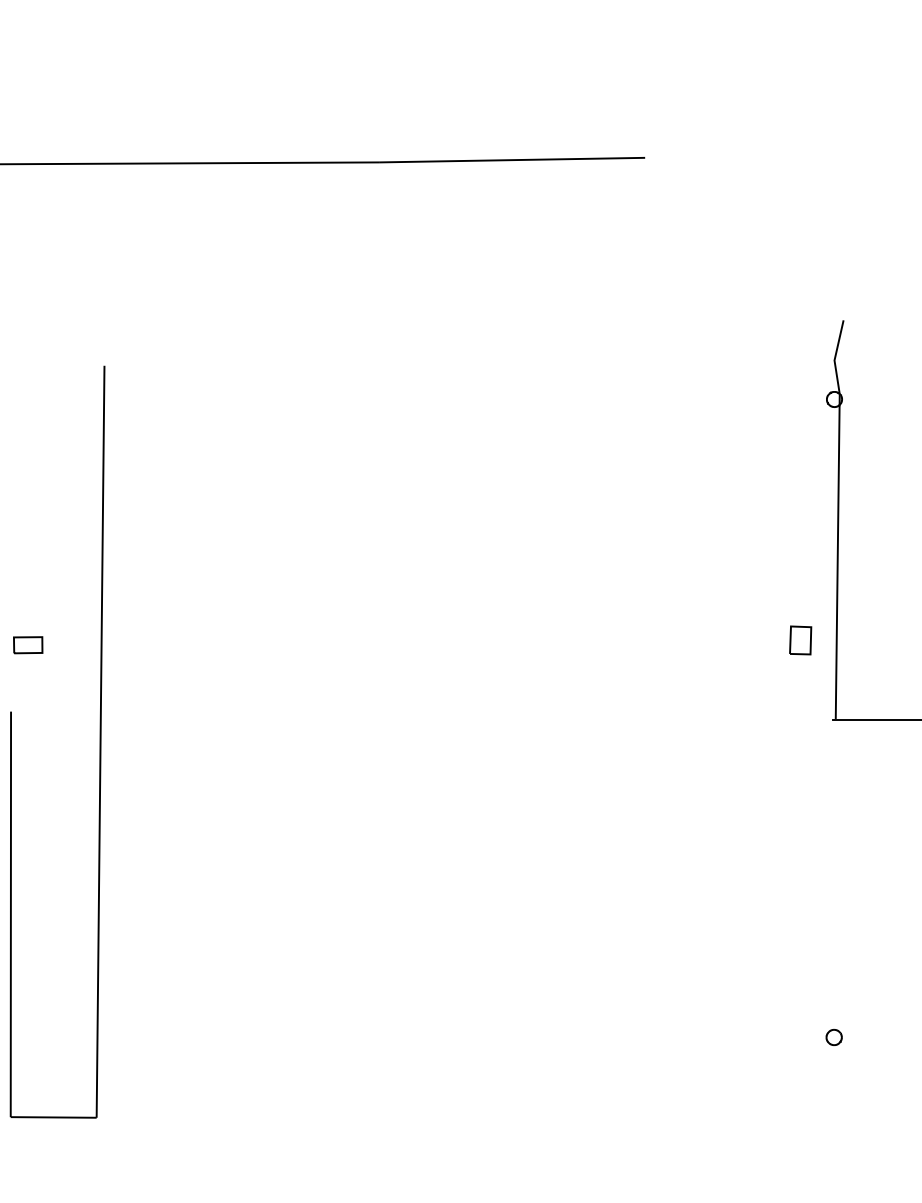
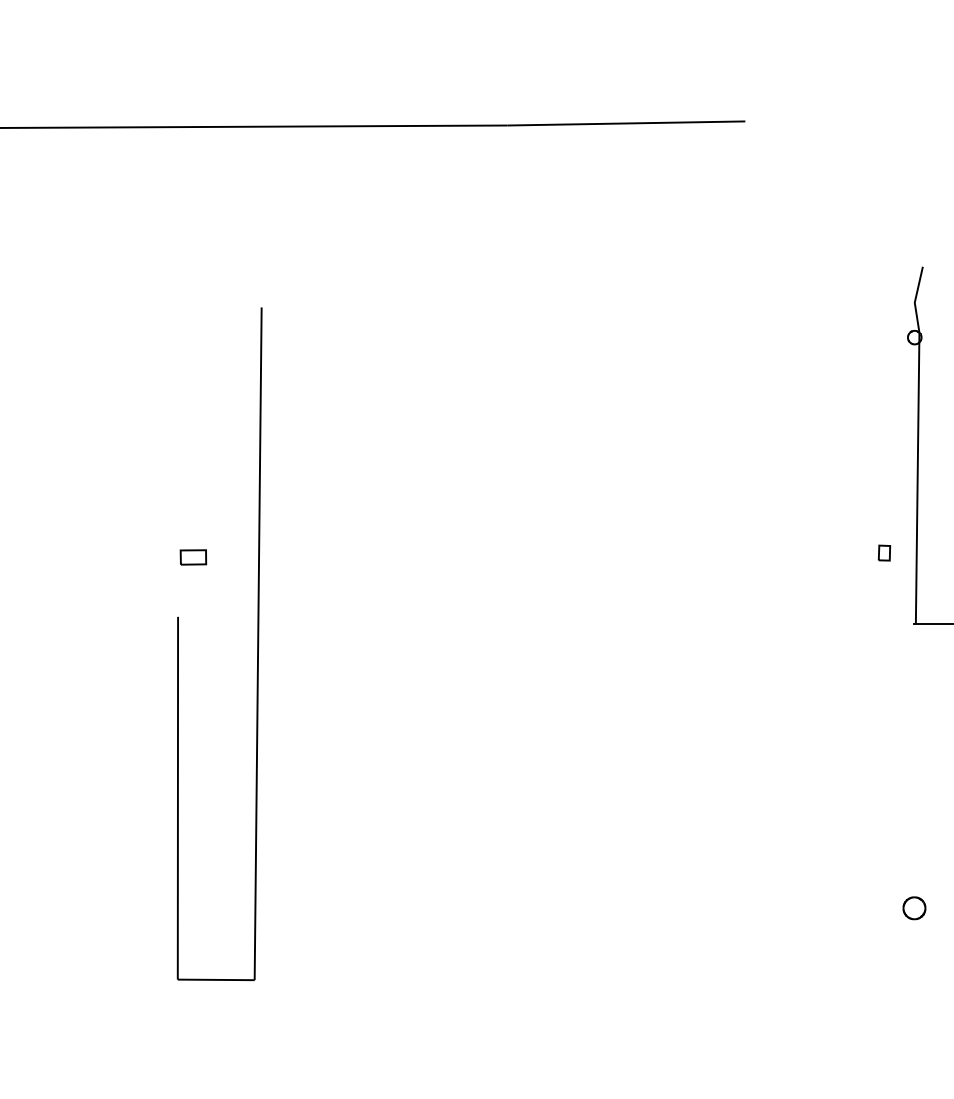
part: (800, 639) -> (884, 552), size x0.6
part: (834, 1037) -> (914, 908), size x1.6

